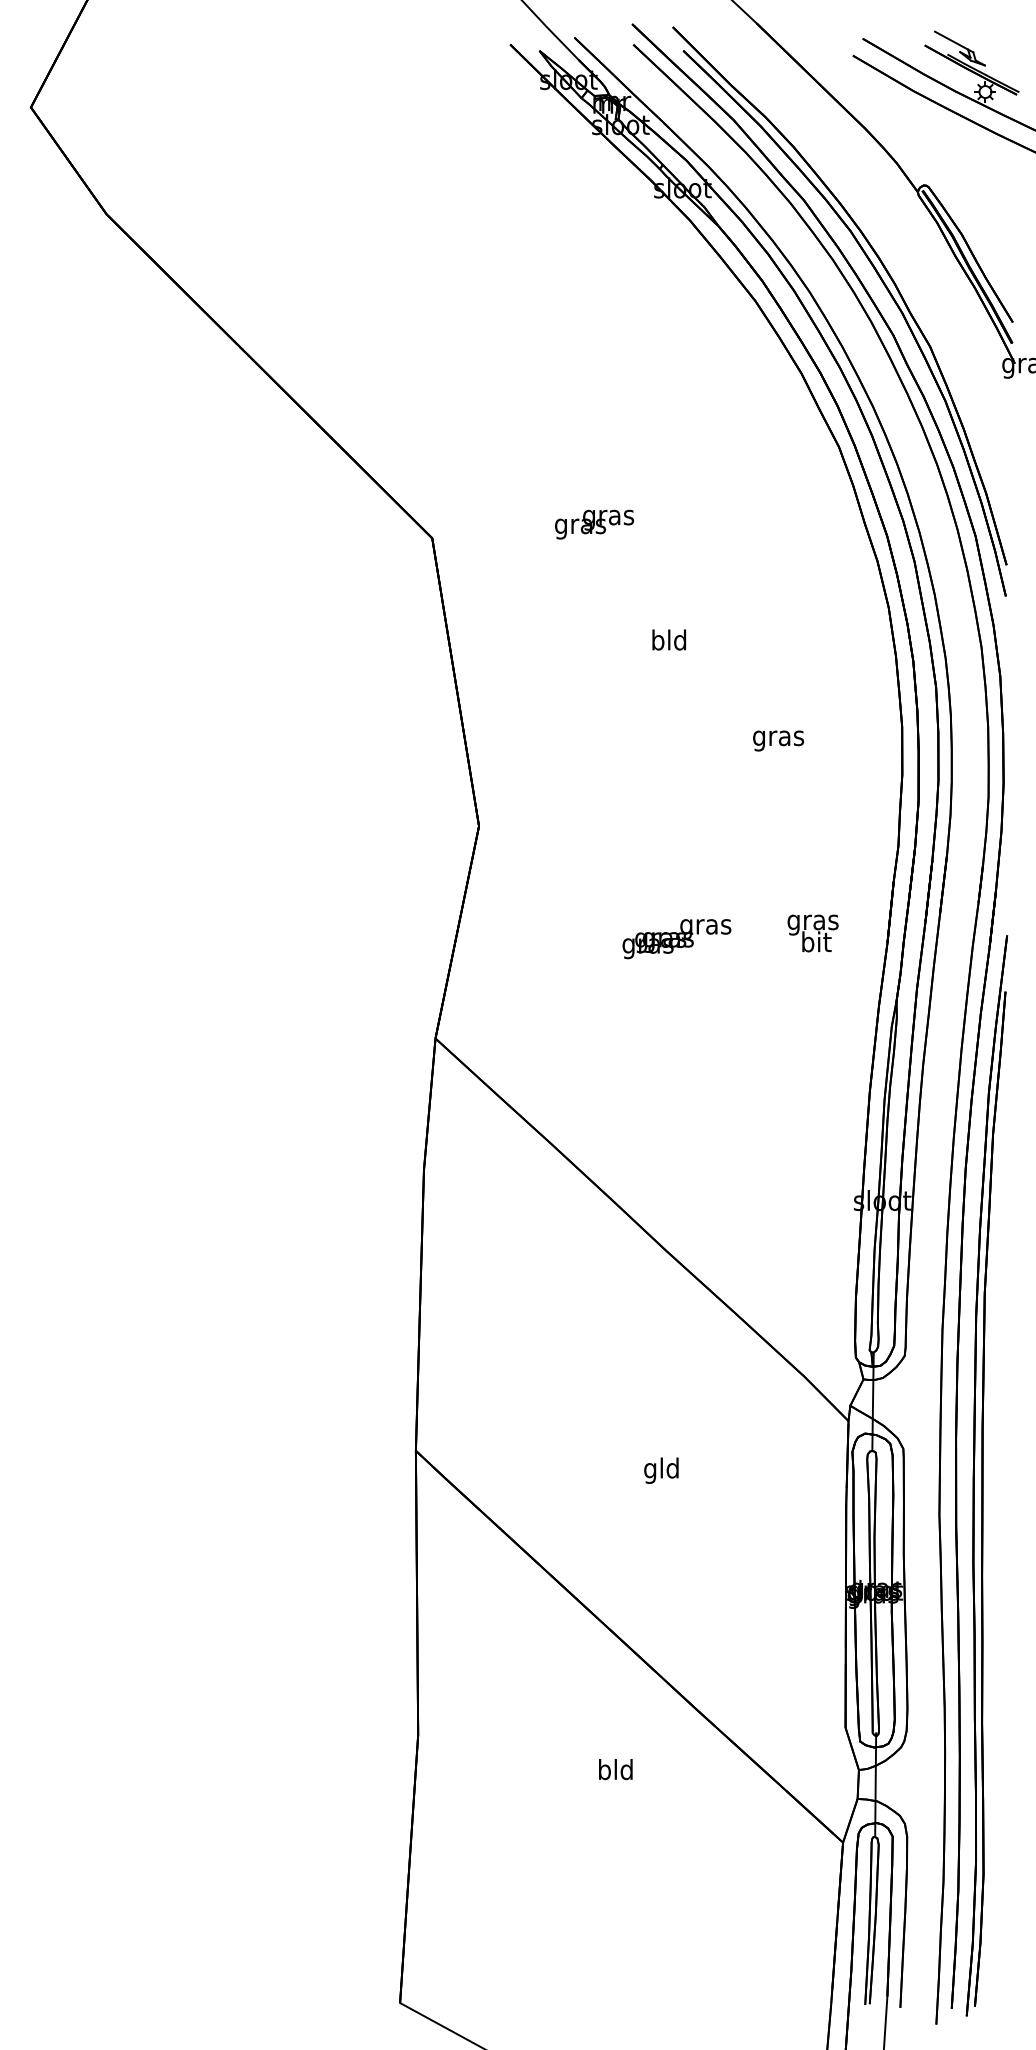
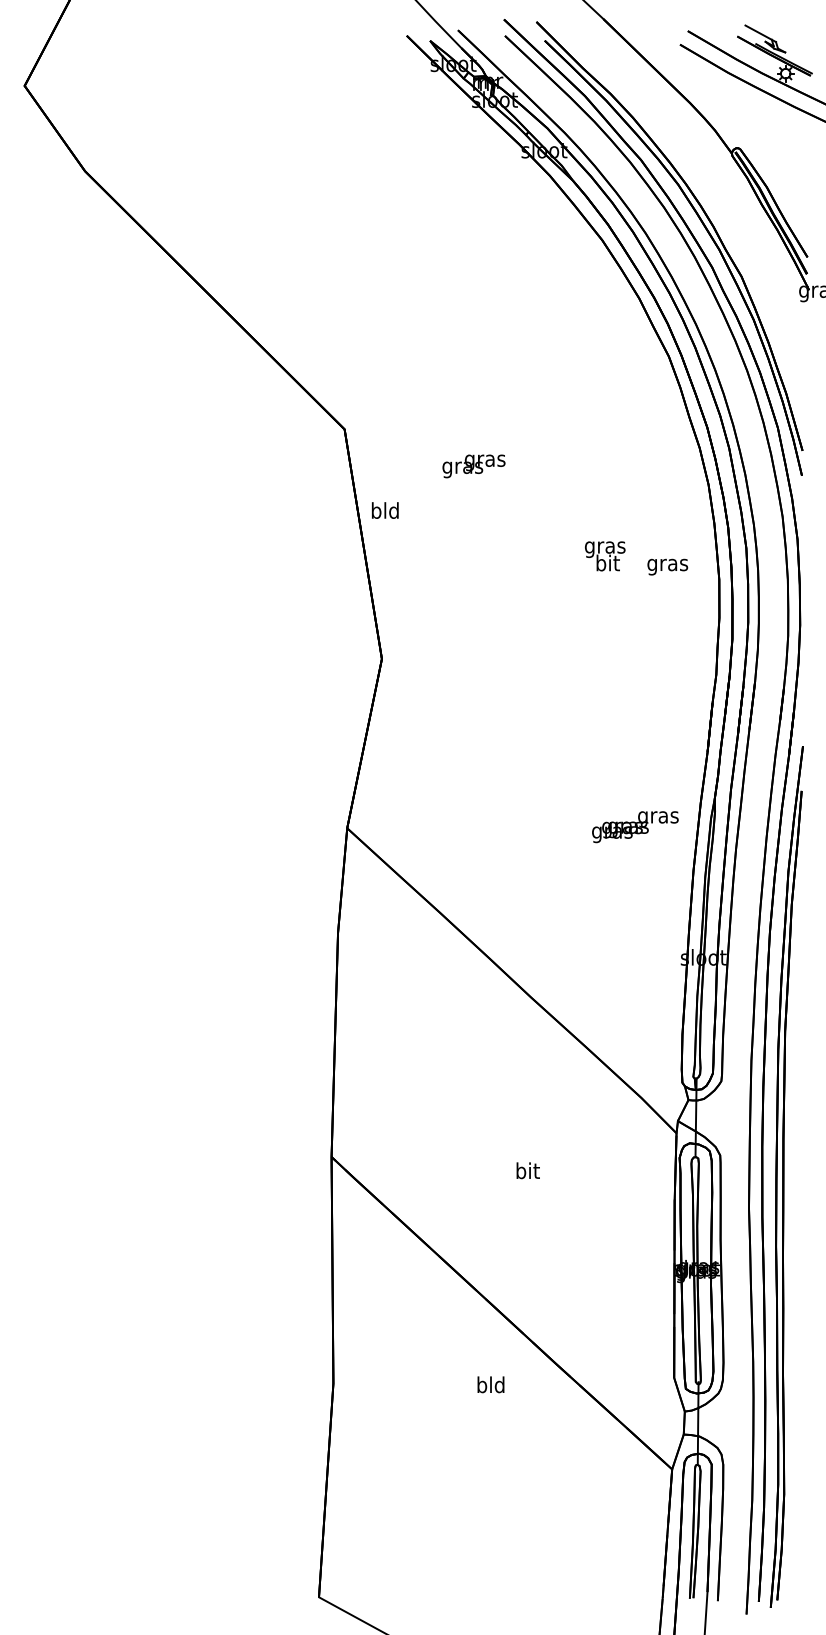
text: (594, 524) -> (473, 466), moved
text: (668, 639) -> (384, 510), moved
text: (778, 740) -> (667, 566), moved
text: (812, 933) -> (604, 556), moved
text: (676, 939) -> (635, 827), moved
text: (661, 1470) -> (527, 1172), gld -> bit
text: (615, 1769) -> (490, 1384), moved

